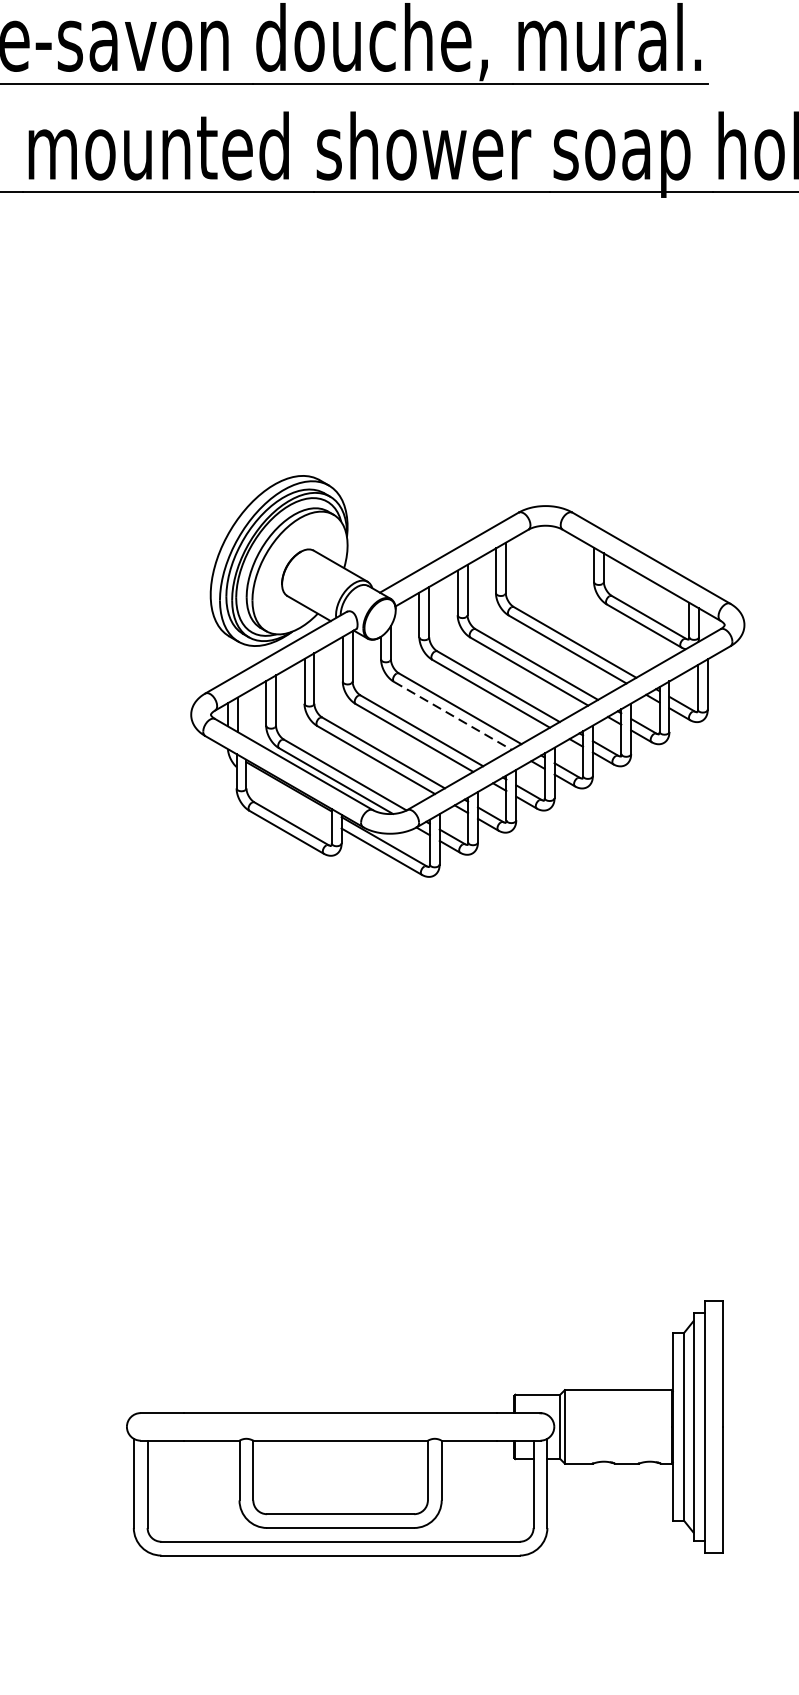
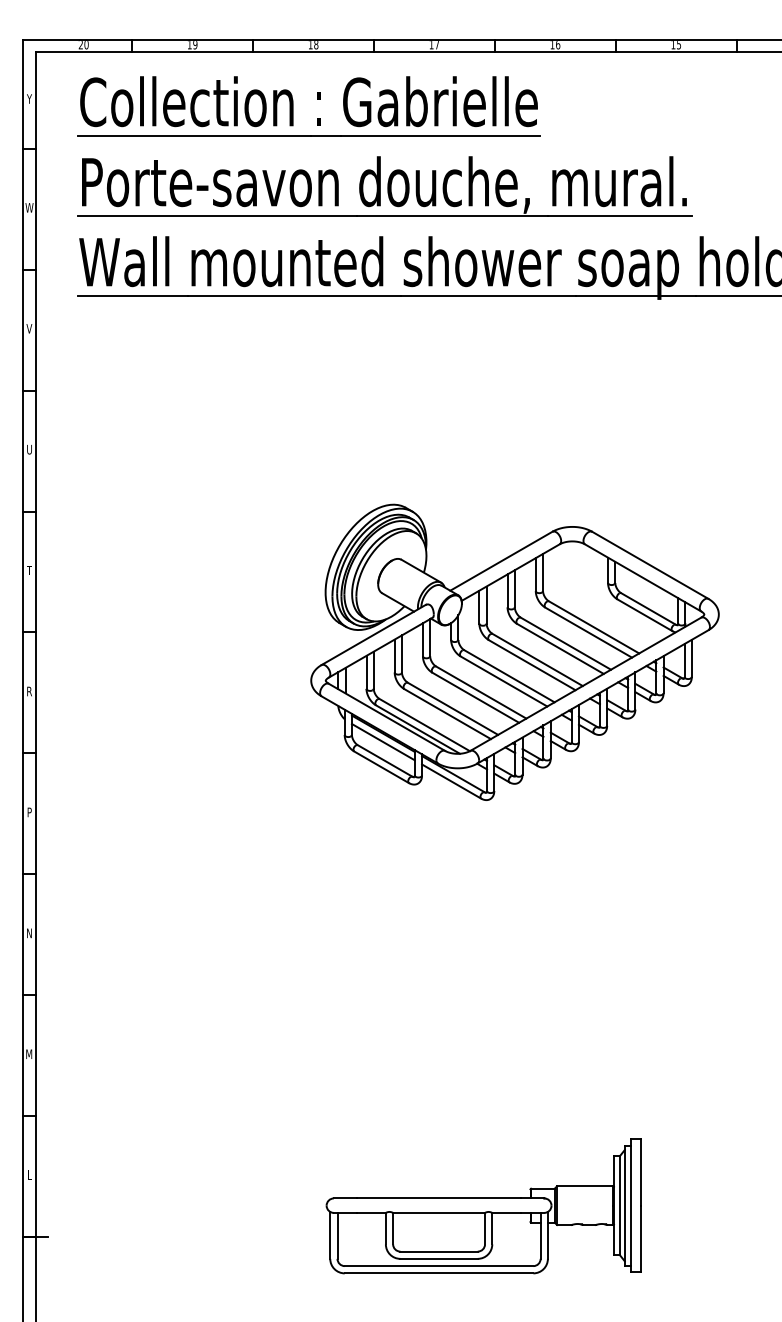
line: (453, 715) -> (504, 681), dashed -> solid
line: (287, 798) -> (382, 742), added
part: (425, 1428) -> (483, 1206), size x0.71

